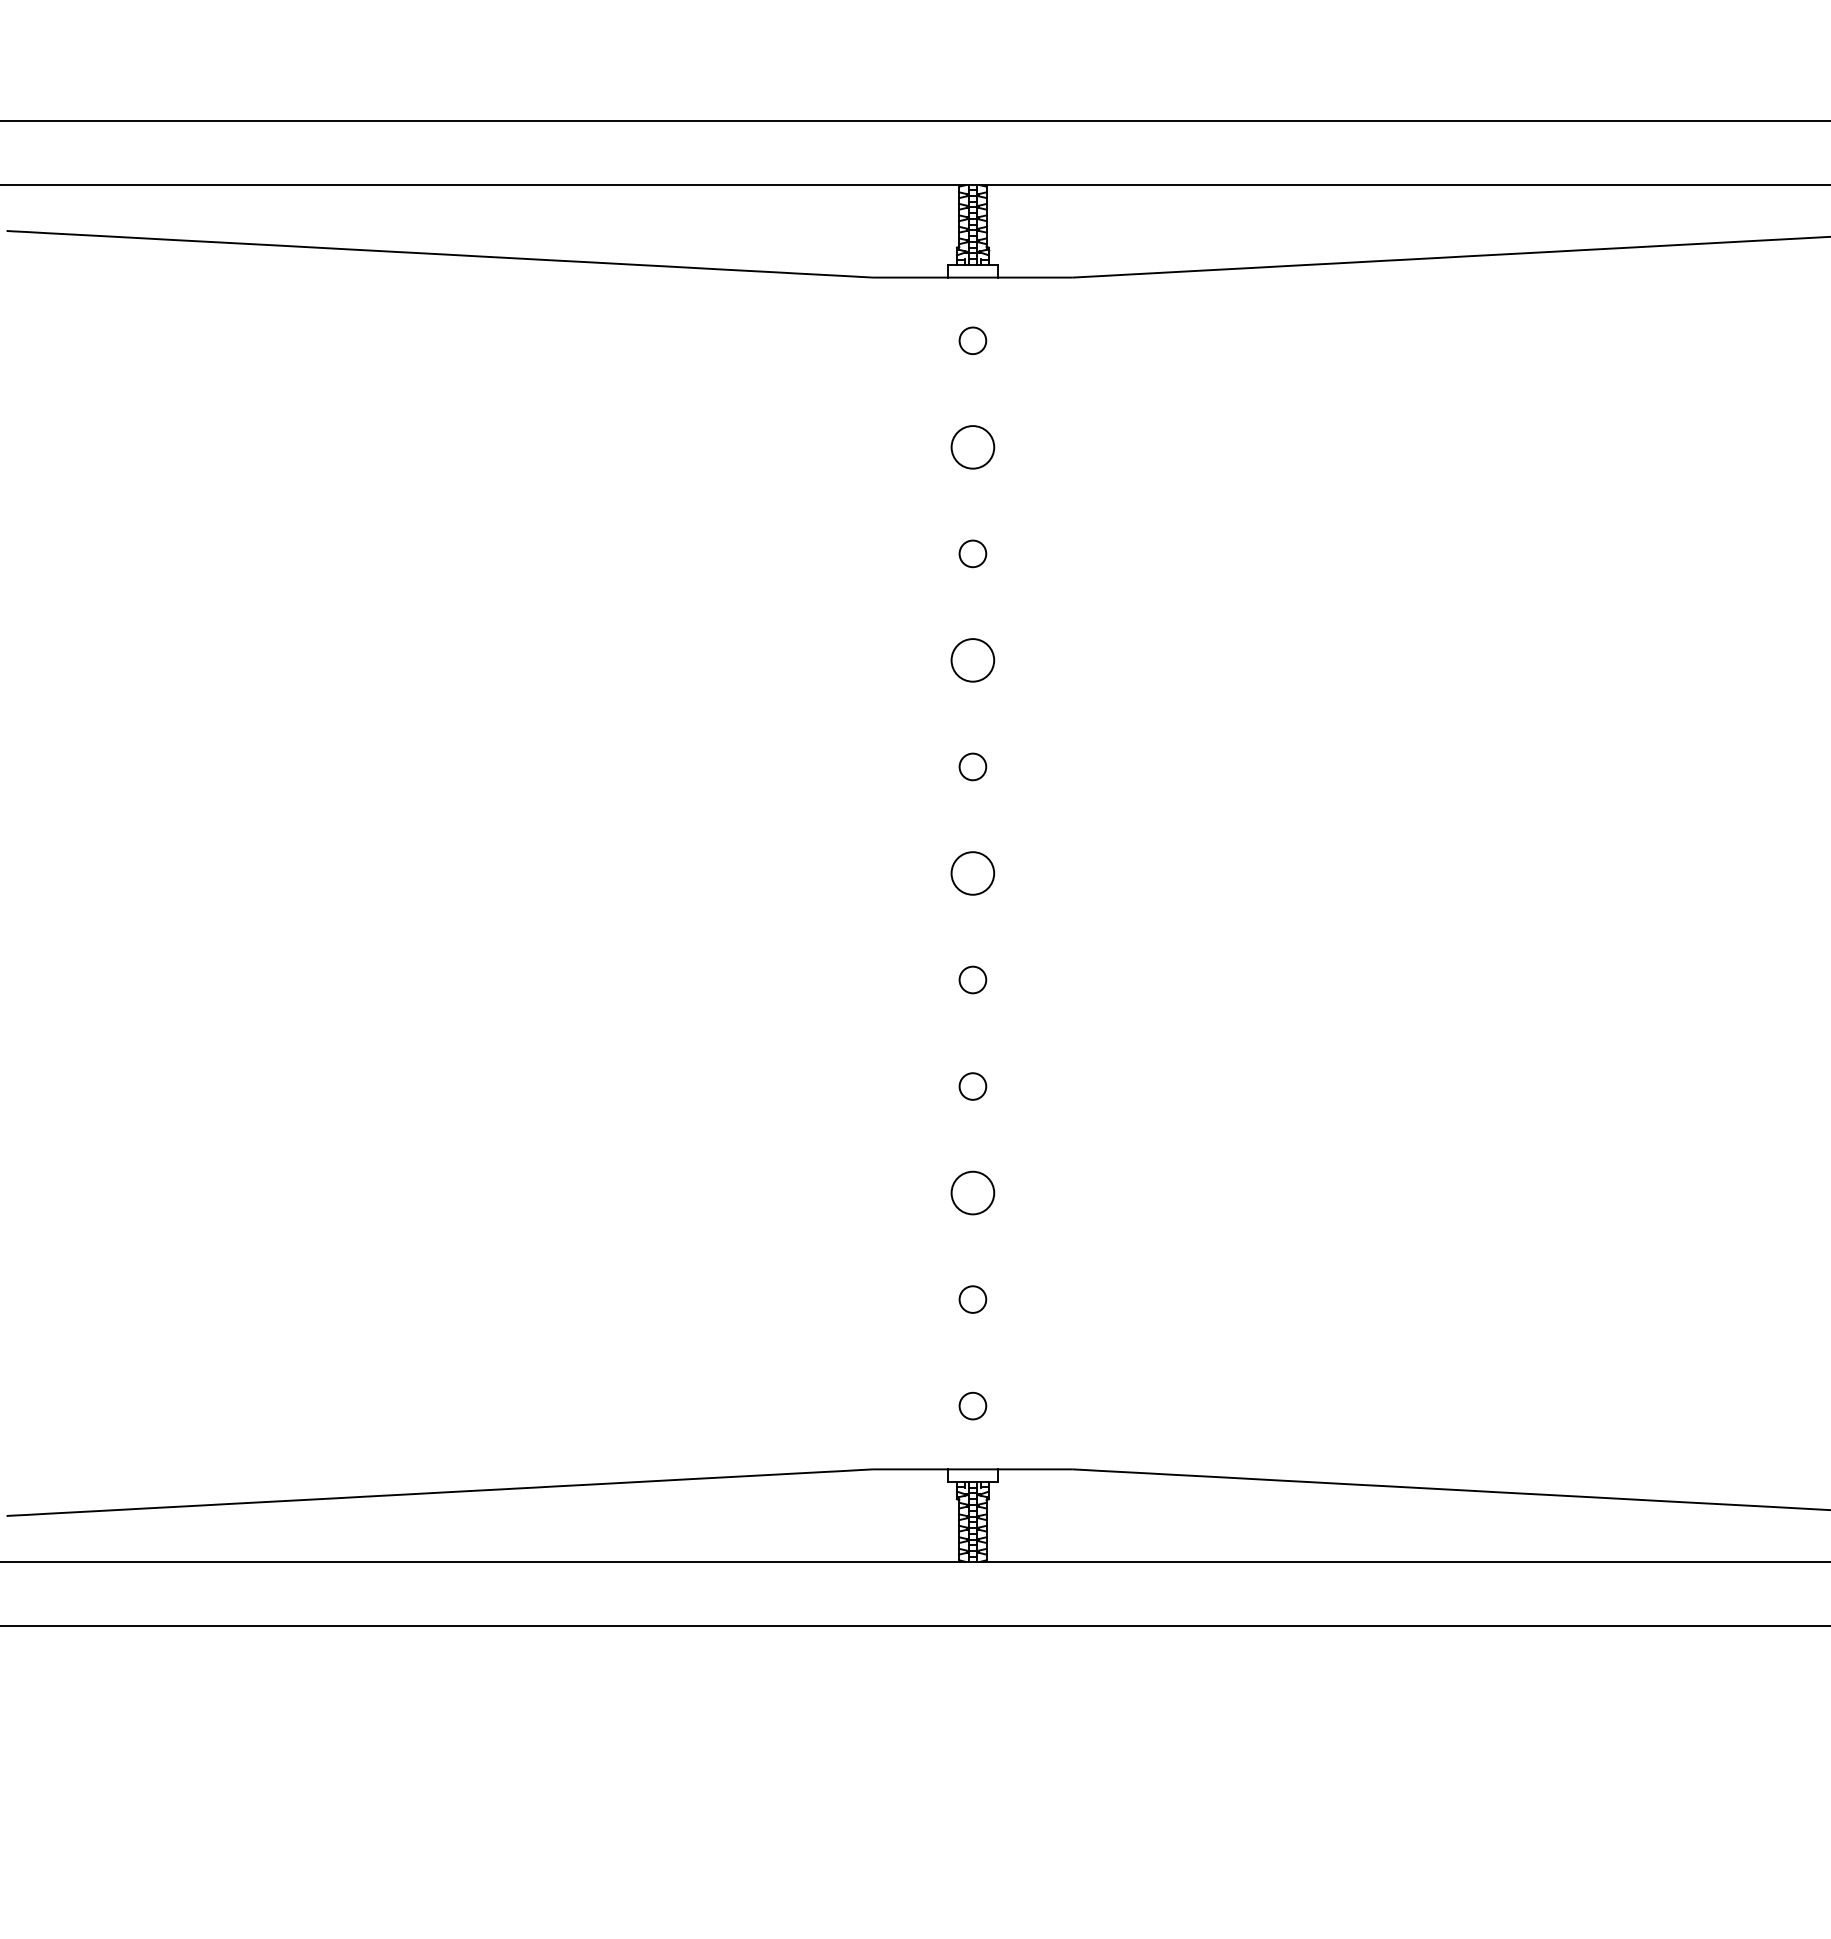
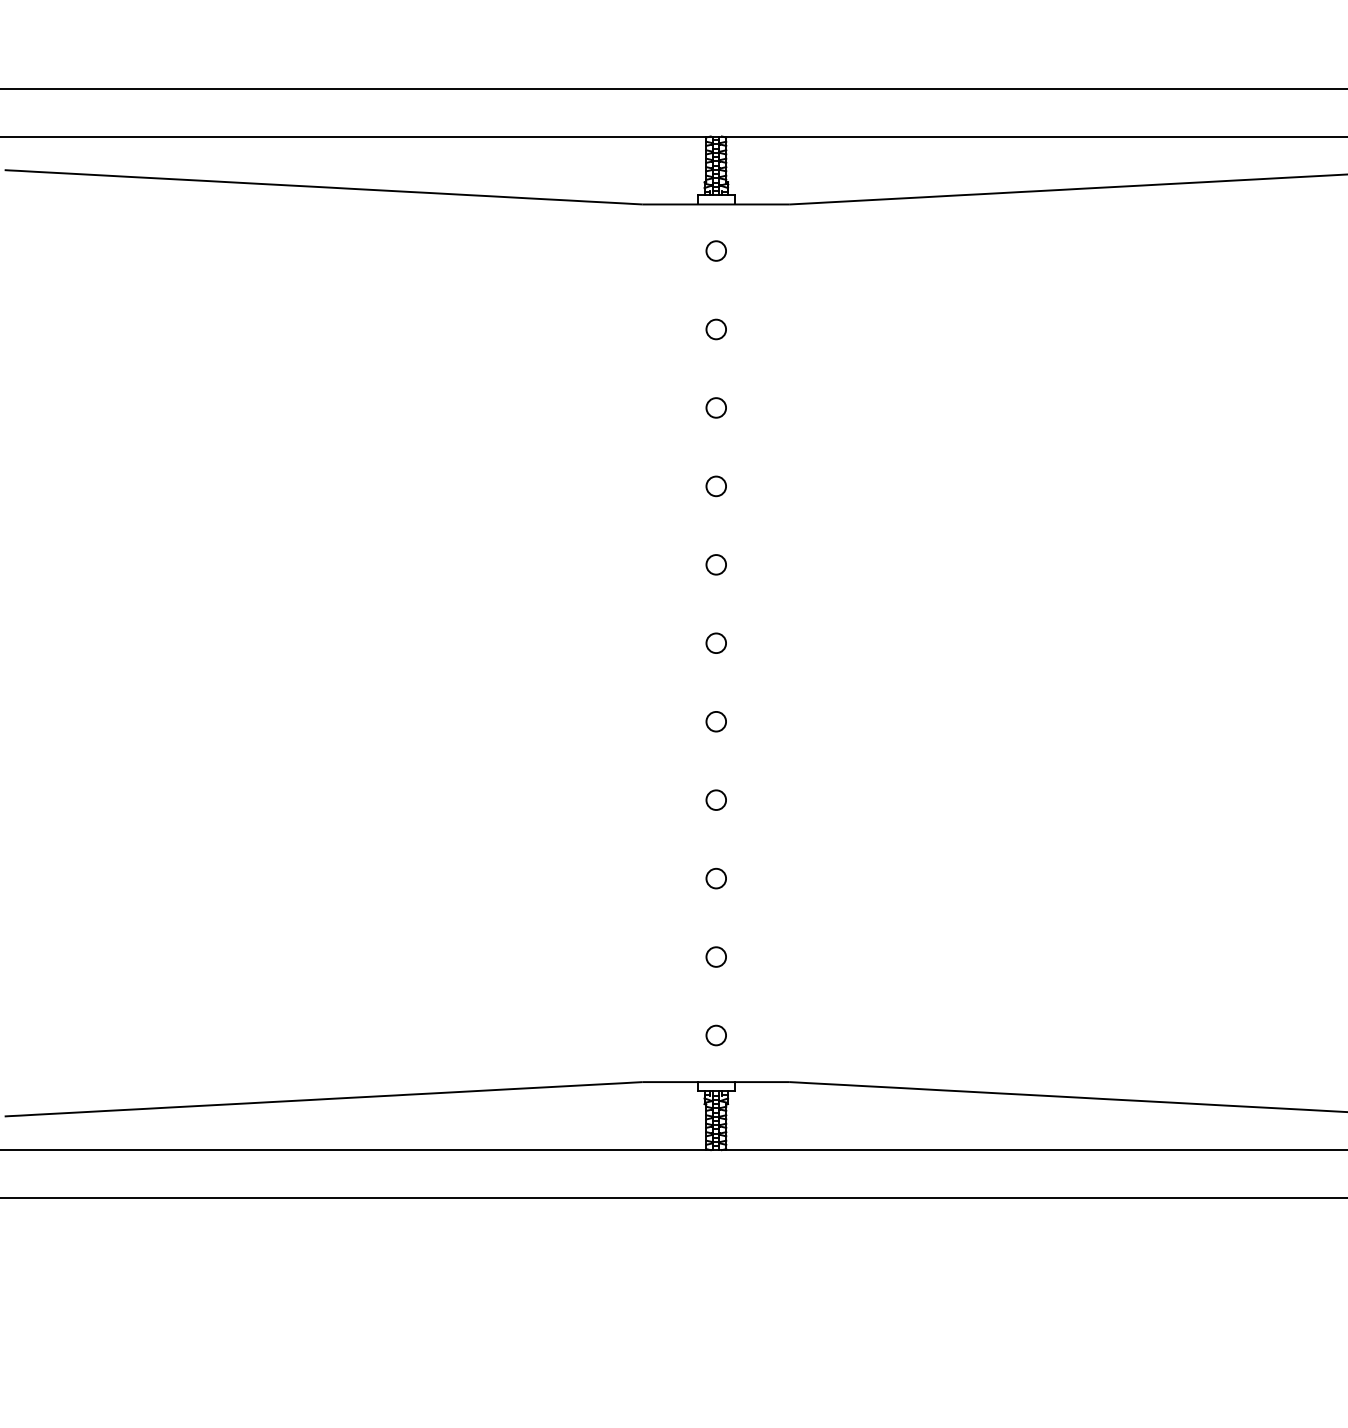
circle: (972, 447) -> (715, 329), size x0.62
circle: (972, 660) -> (715, 486), size x0.62
circle: (972, 873) -> (715, 643), size x0.62
circle: (972, 1192) -> (715, 878), size x0.62

